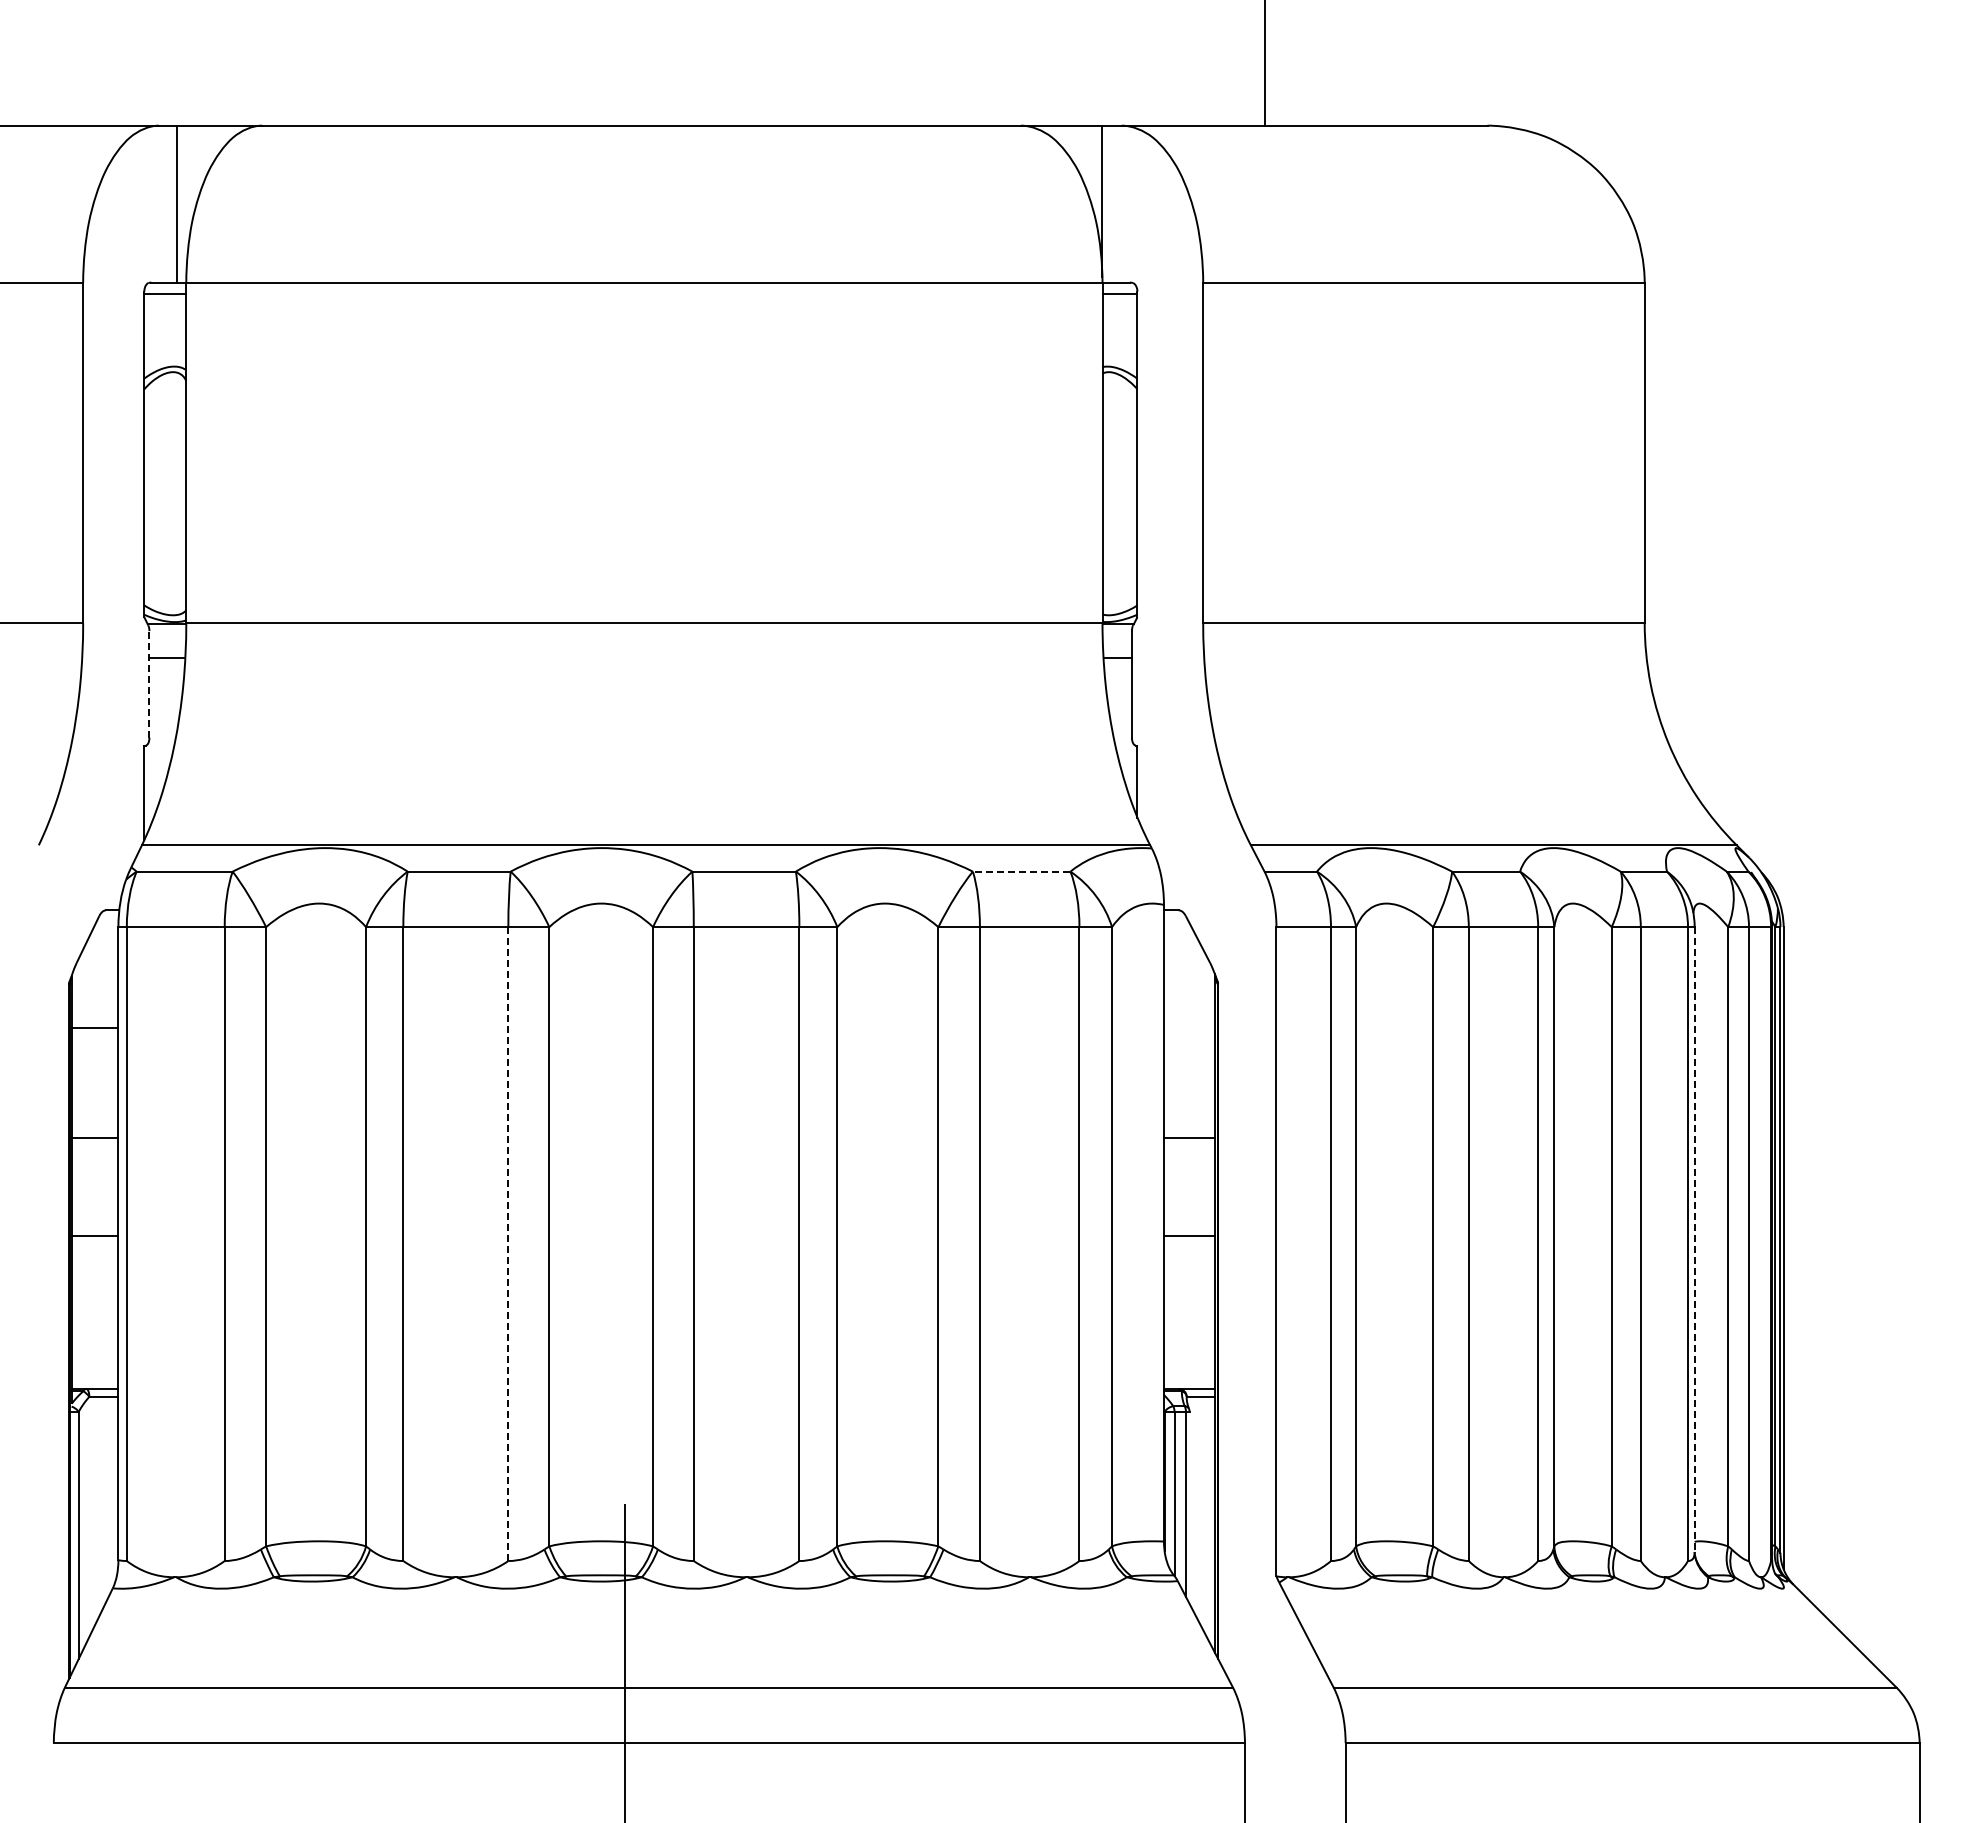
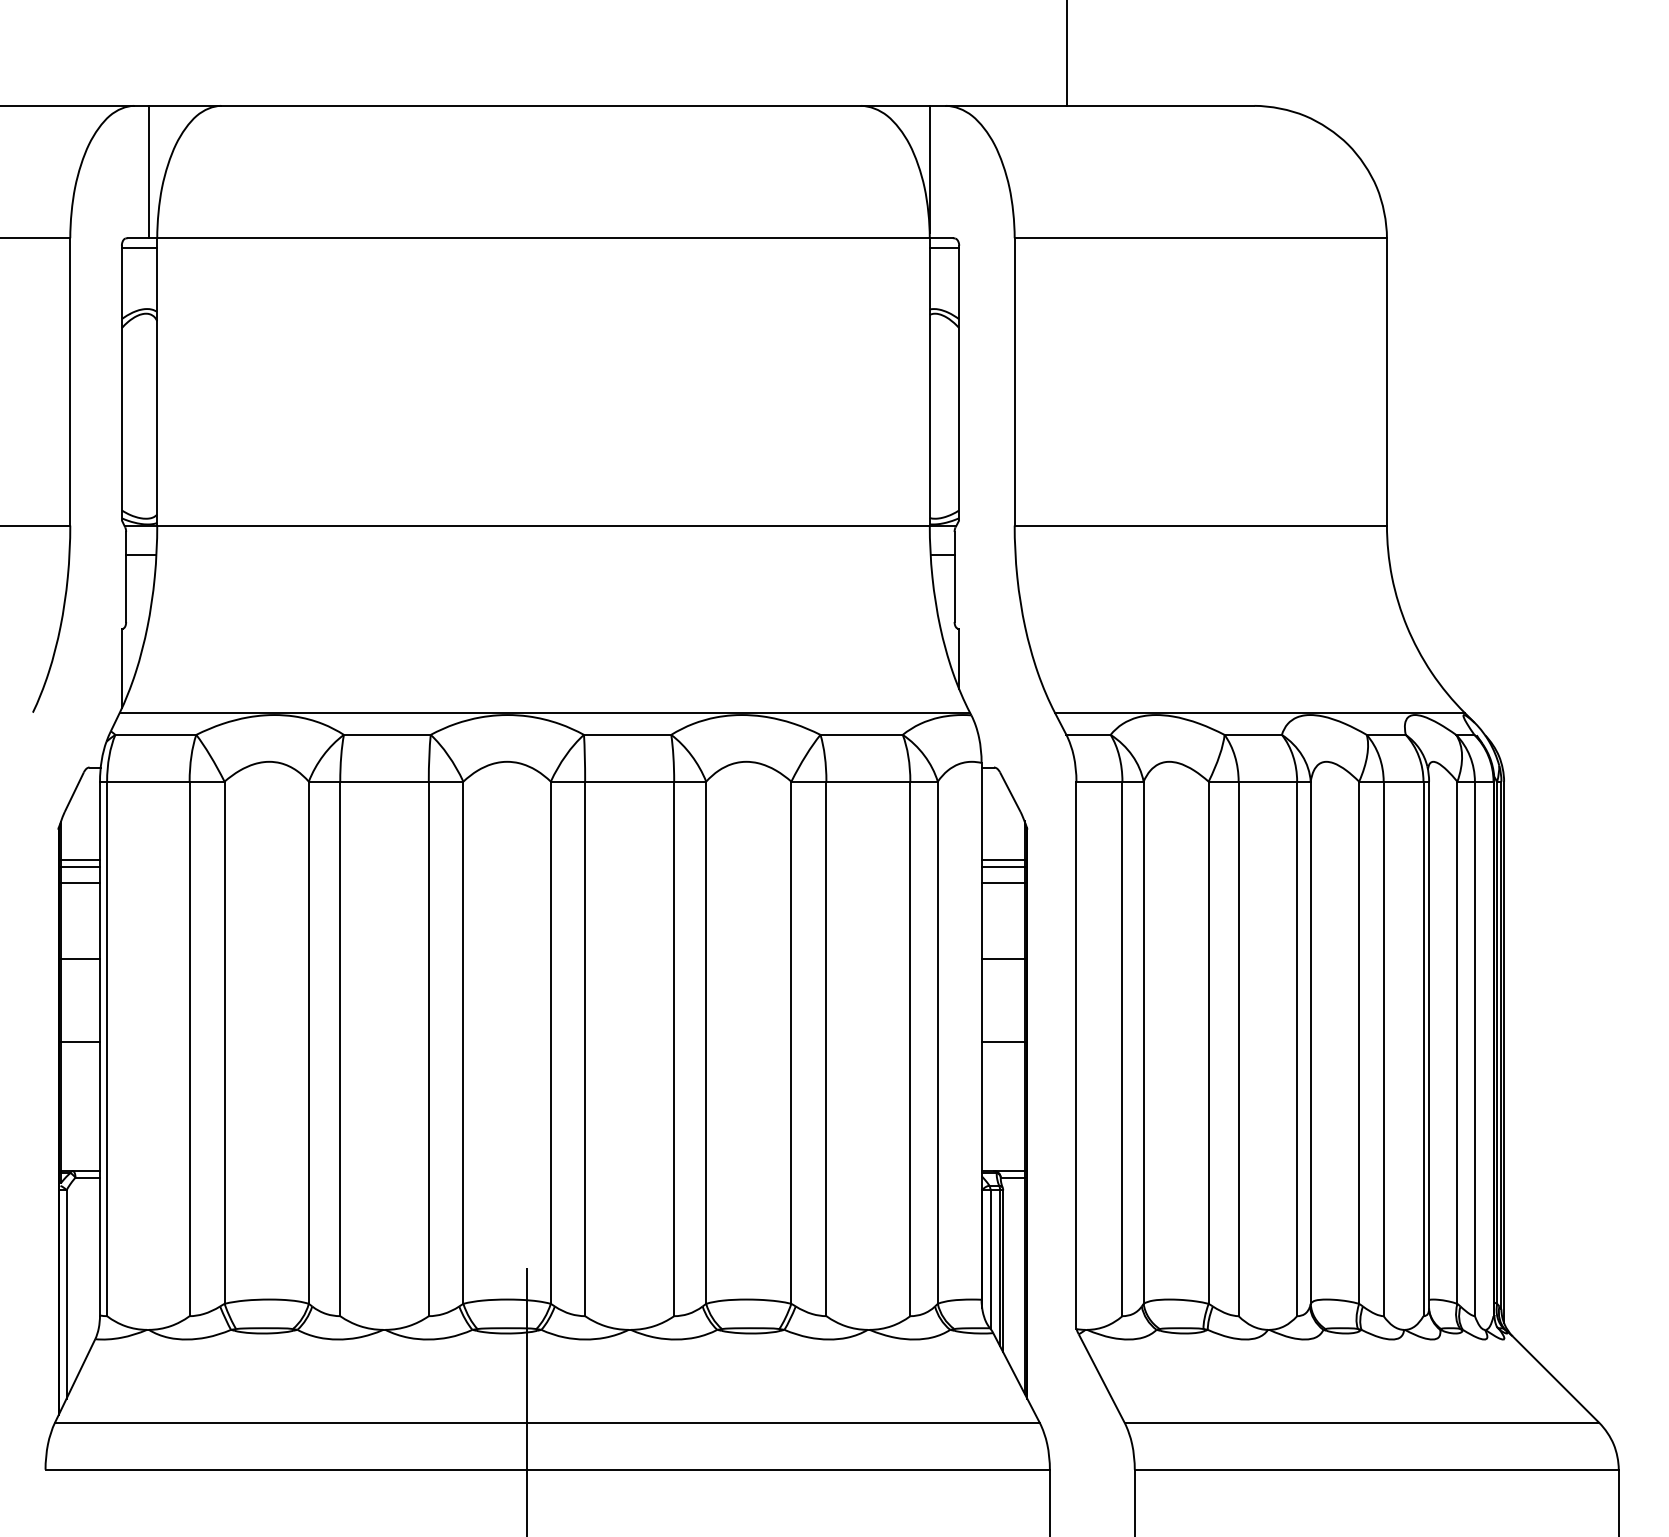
line: (149, 683) -> (126, 576), dashed -> solid
line: (1021, 871) -> (861, 734), dashed -> solid
line: (94, 1020) -> (79, 860), added
line: (1188, 1020) -> (1002, 860), added
line: (1188, 1028) -> (1002, 867), added
line: (94, 1047) -> (79, 883), added
line: (1188, 1047) -> (1002, 883), added
line: (1694, 1240) -> (1428, 1045), dashed -> solid
line: (508, 1244) -> (428, 1049), dashed -> solid
line: (1189, 1507) -> (1003, 1271), added

